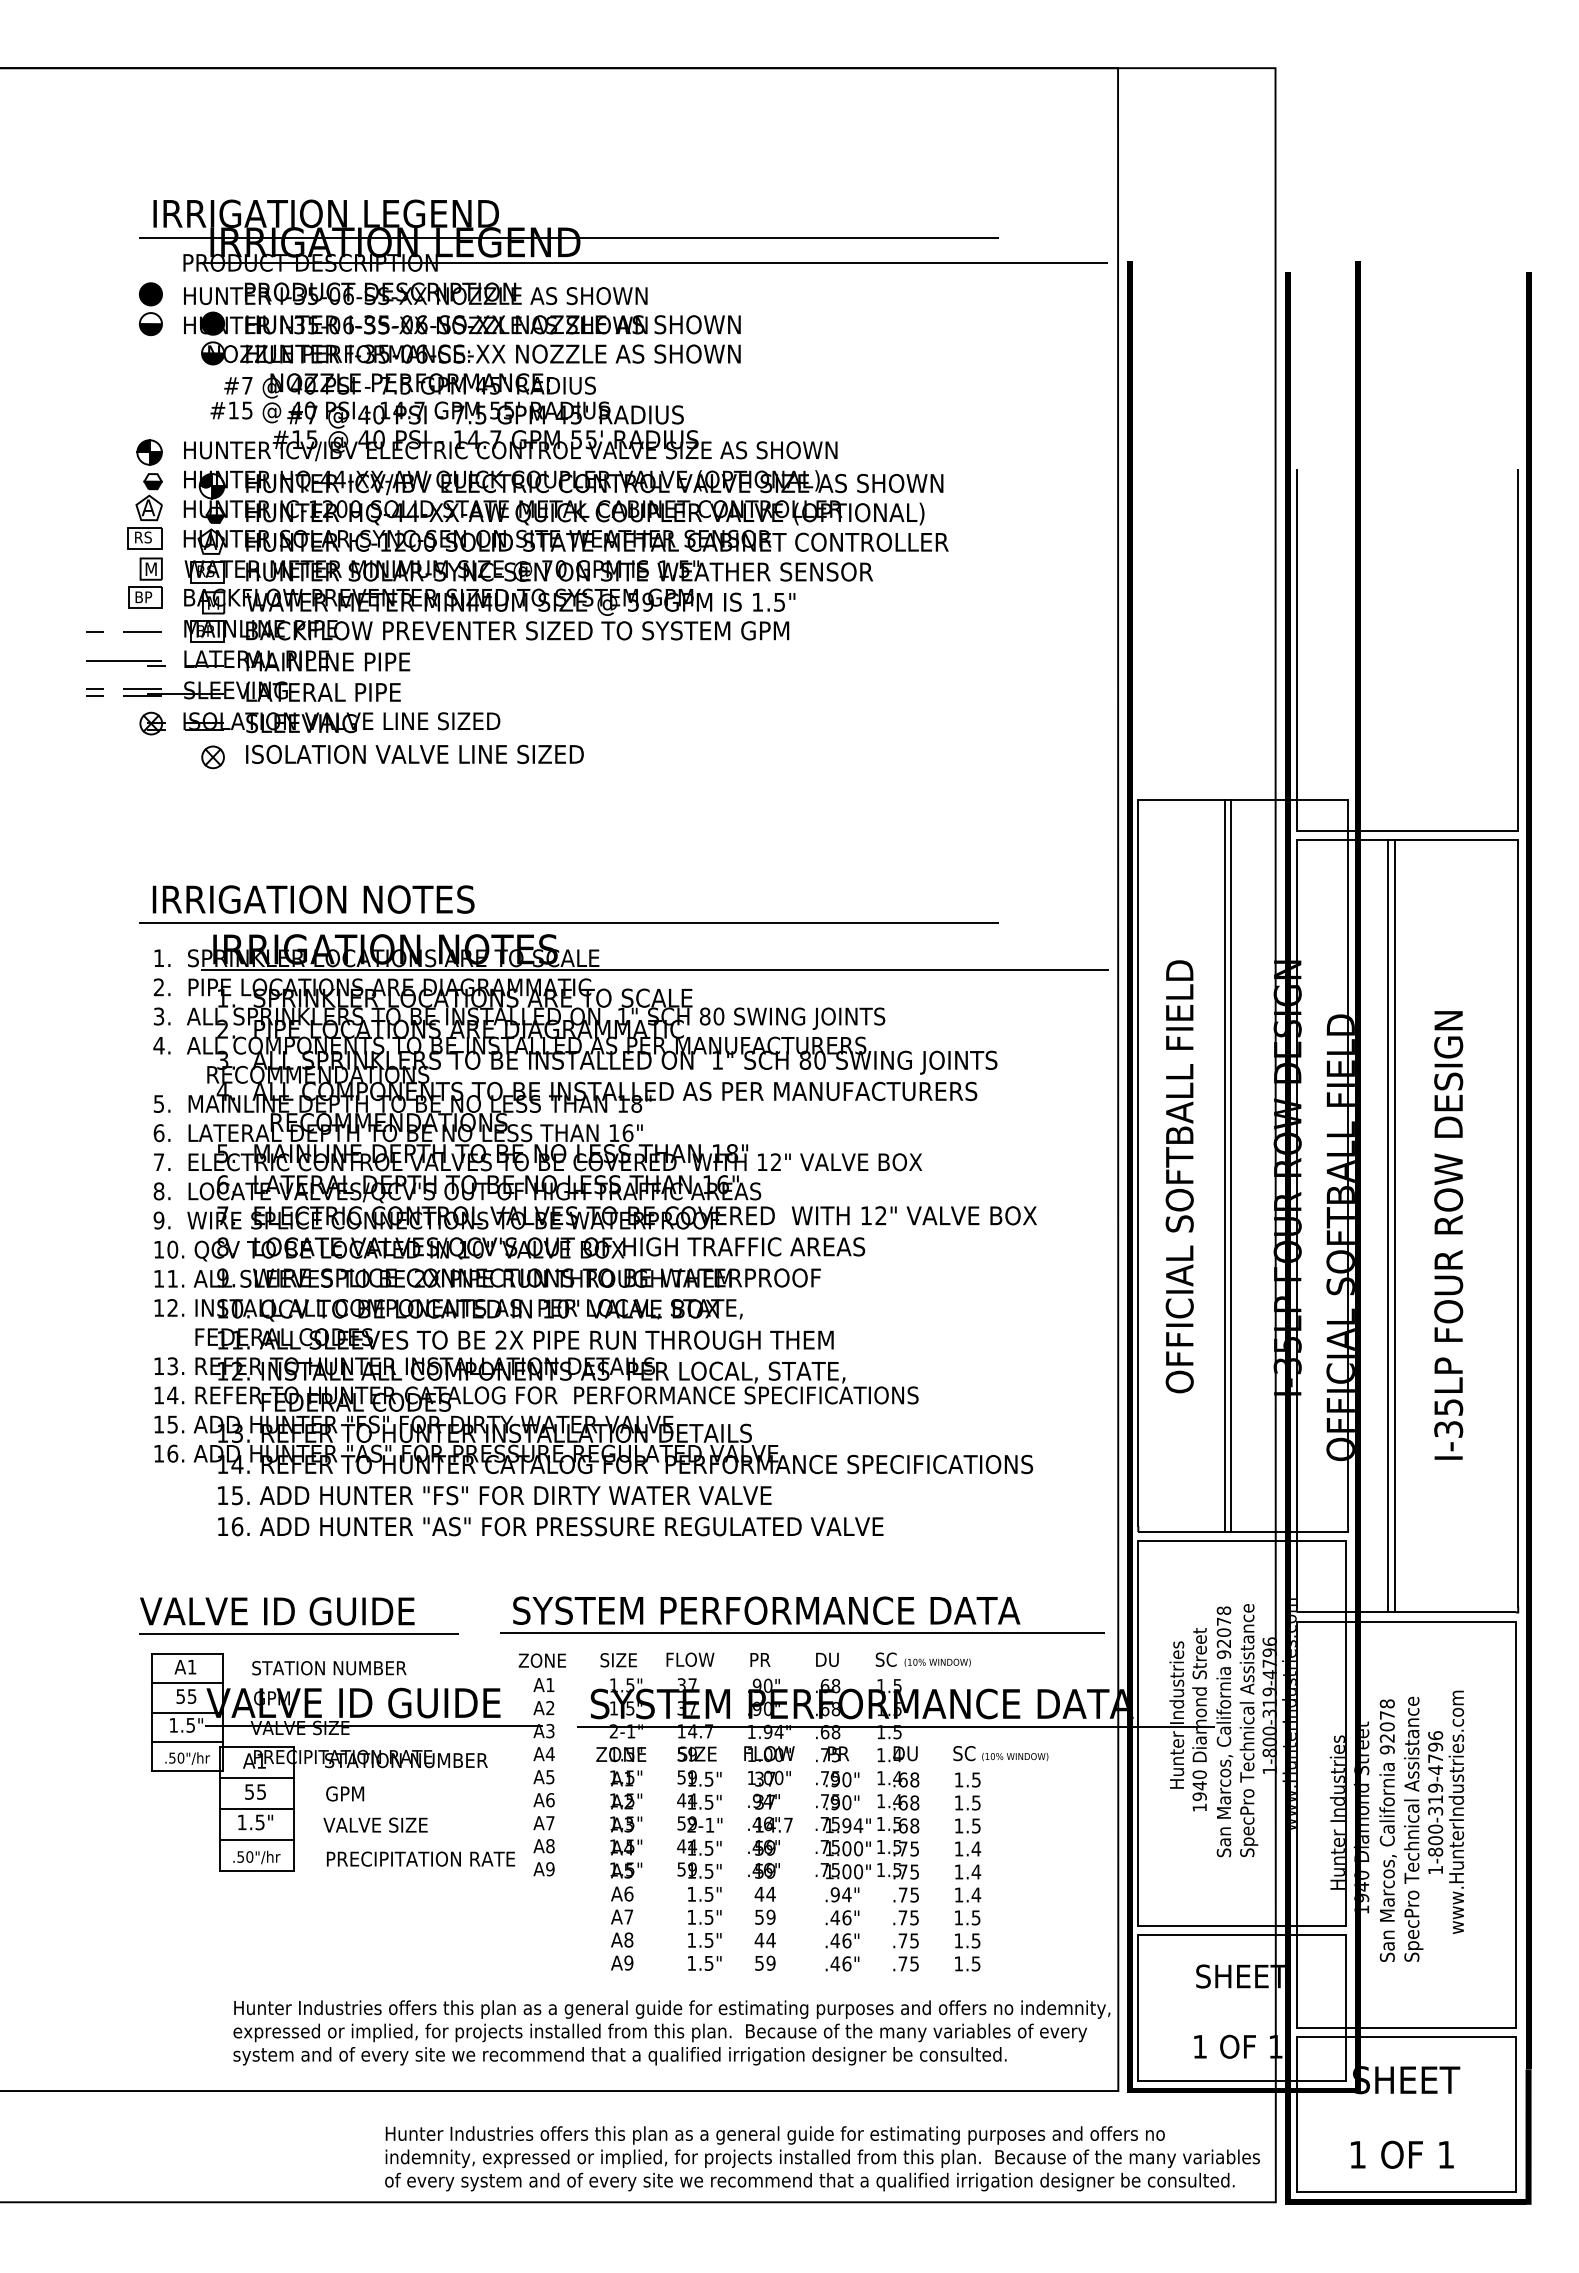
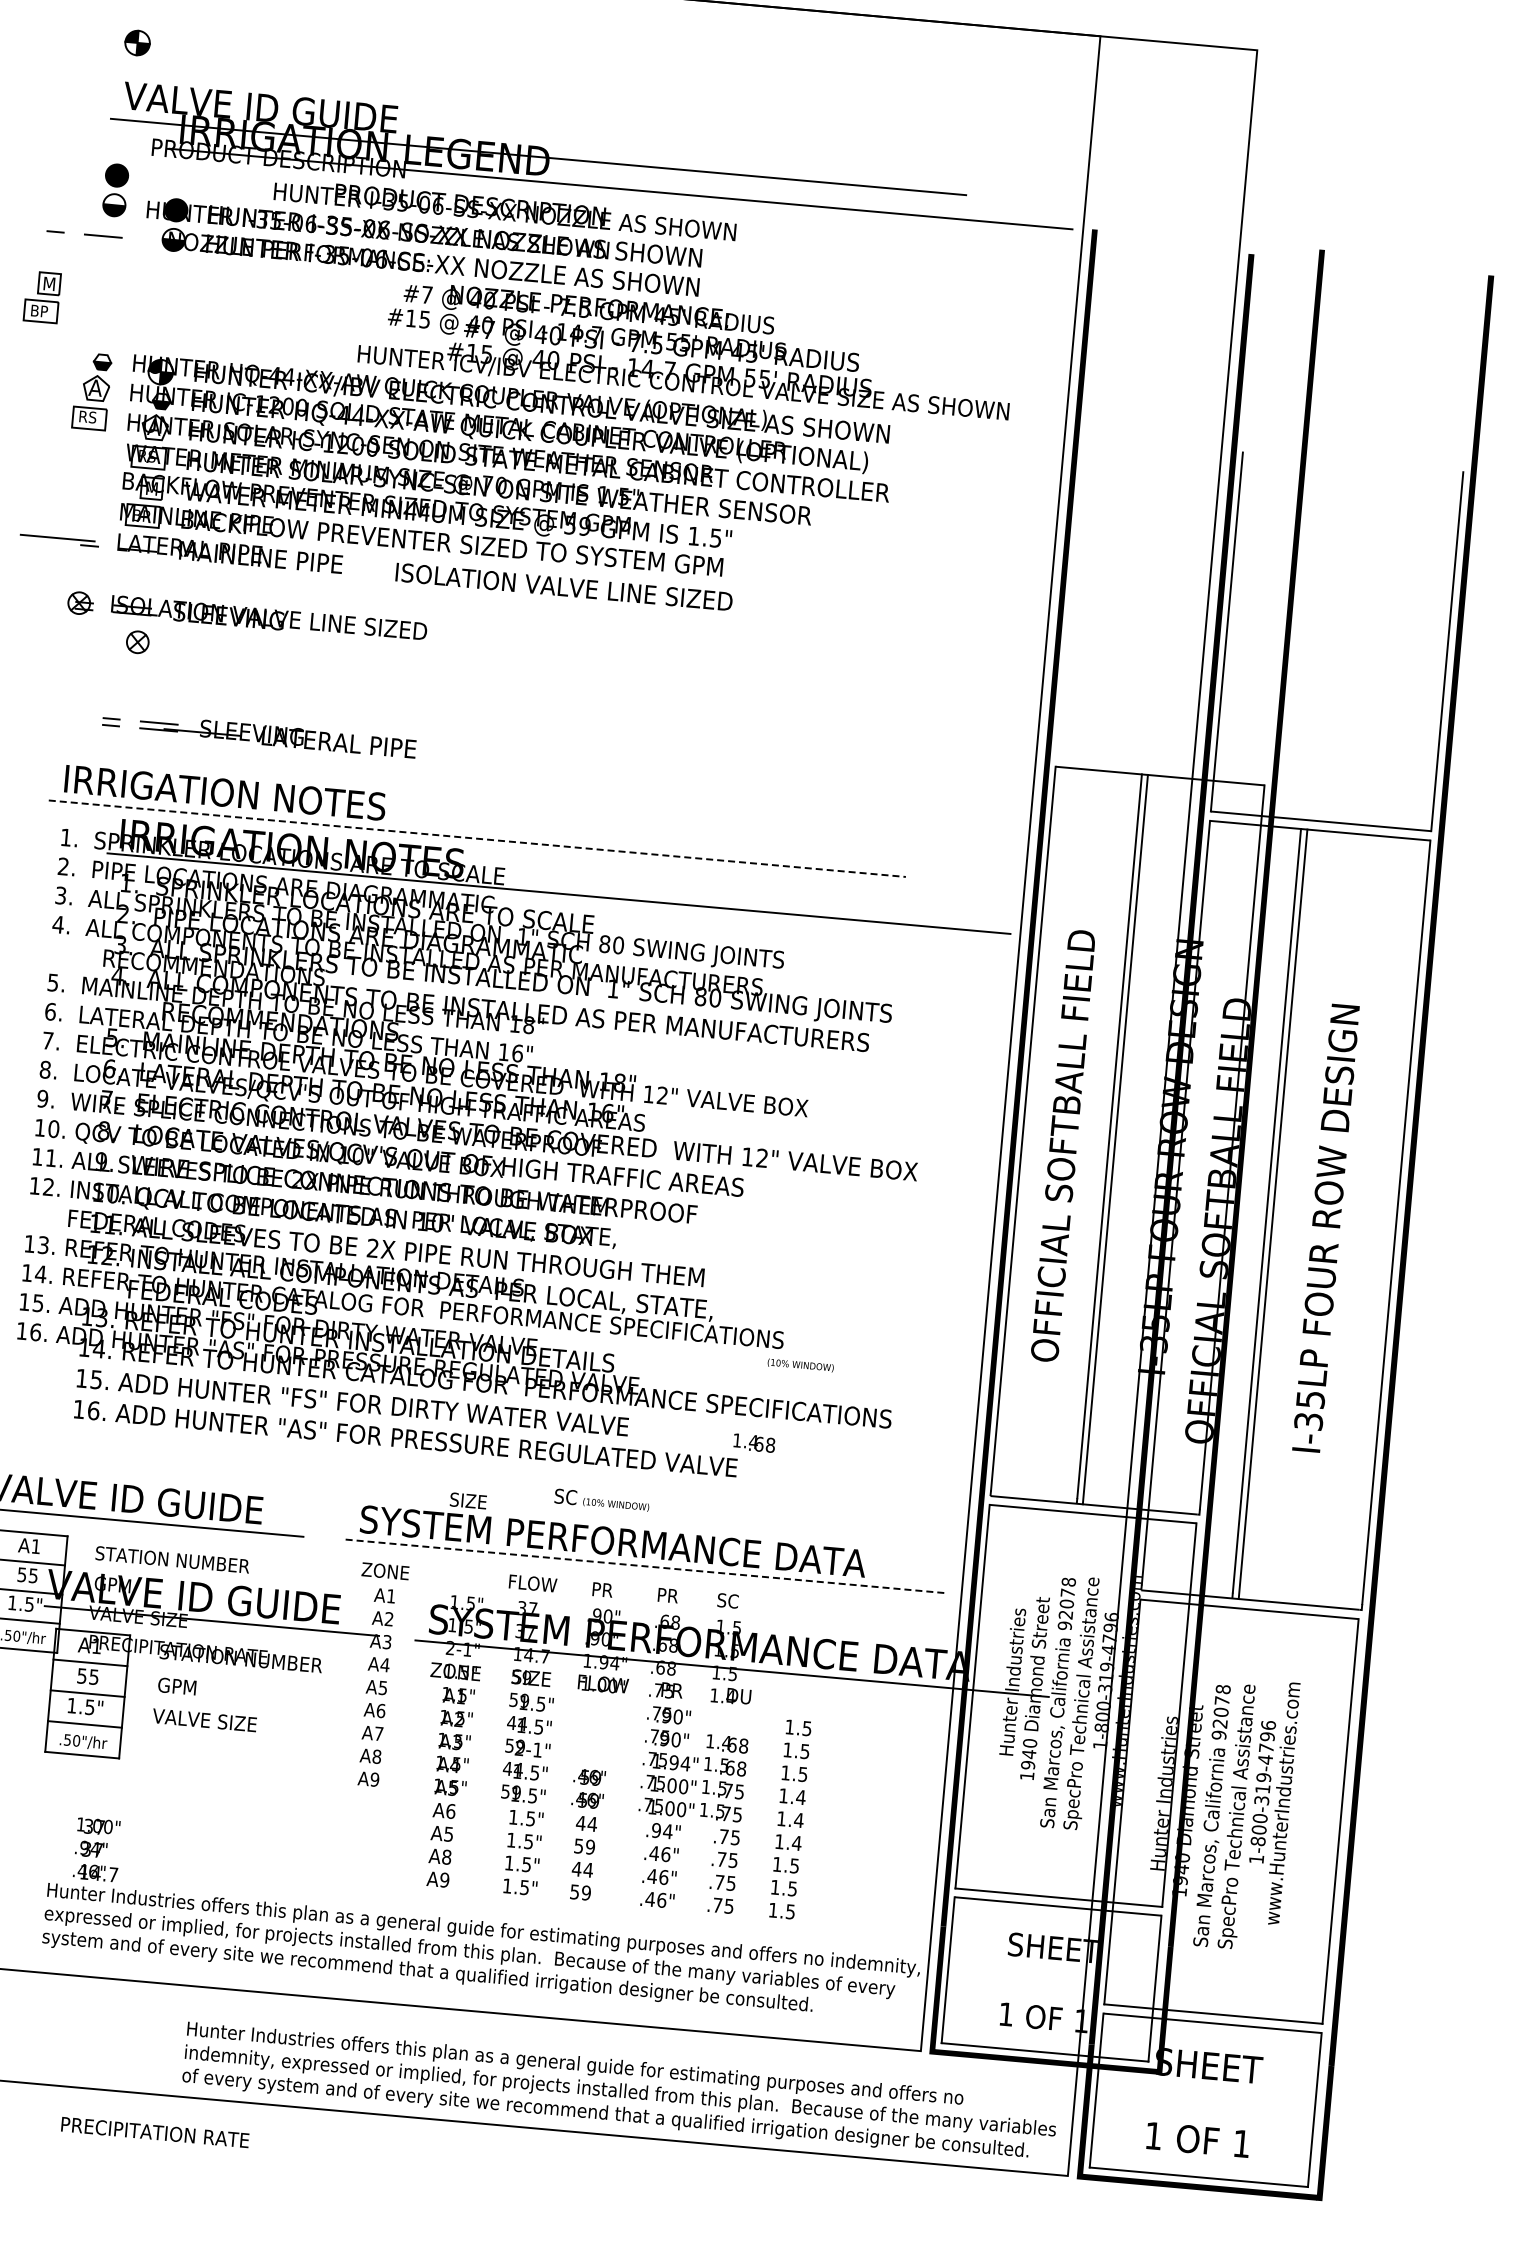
text: (324, 213) -> (297, 110), IRRIGATION LEGEND -> VALVE ID GUIDE
text: (415, 293) -> (505, 209), moved
text: (510, 417) -> (686, 350), moved
part: (149, 452) -> (137, 43), moved
part: (145, 582) -> (42, 296), moved
line: (123, 631) -> (84, 234), moved
part: (243, 691) -> (259, 734), moved
text: (414, 754) -> (563, 587), moved
line: (569, 922) -> (478, 838), solid -> dashed
line: (802, 1632) -> (647, 1566), solid -> dashed
text: (827, 1659) -> (669, 1595), DU -> PR
text: (618, 1660) -> (468, 1501), moved
text: (937, 1662) -> (800, 1365), moved
text: (1000, 1753) -> (601, 1500), moved
text: (898, 1779) -> (754, 1443), moved
text: (770, 1801) -> (97, 1849), moved
text: (421, 1858) -> (155, 2131), moved
text: (628, 1916) -> (448, 1833), A7 -> A5

